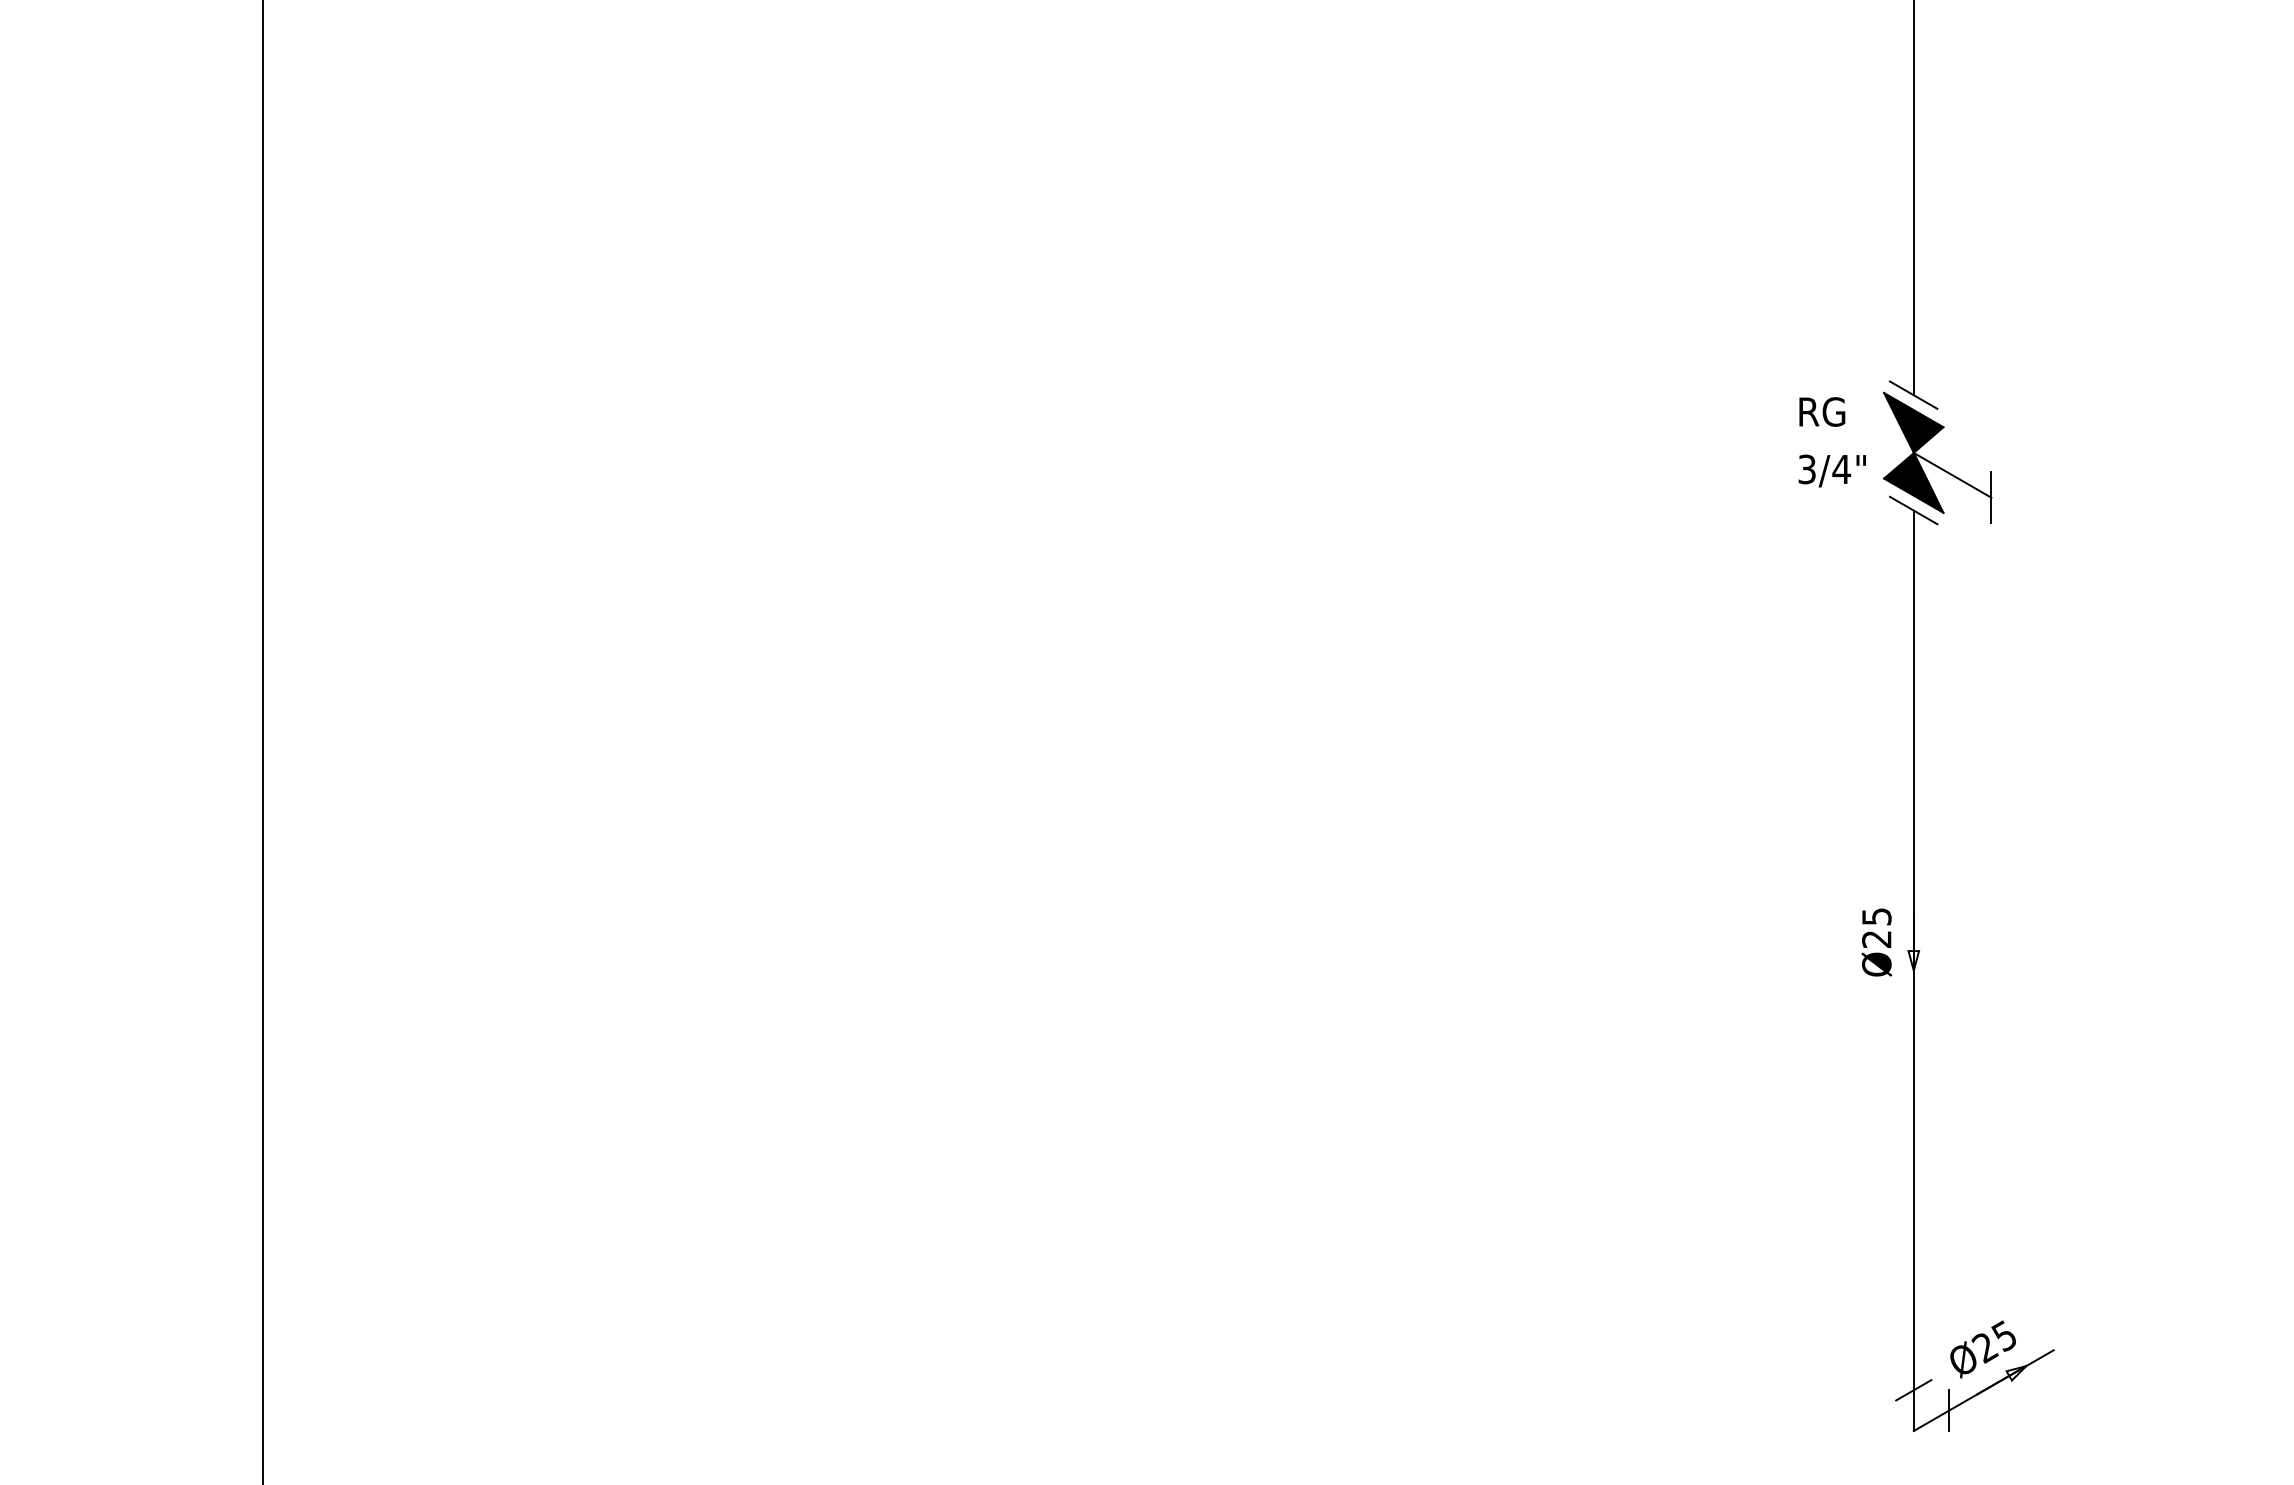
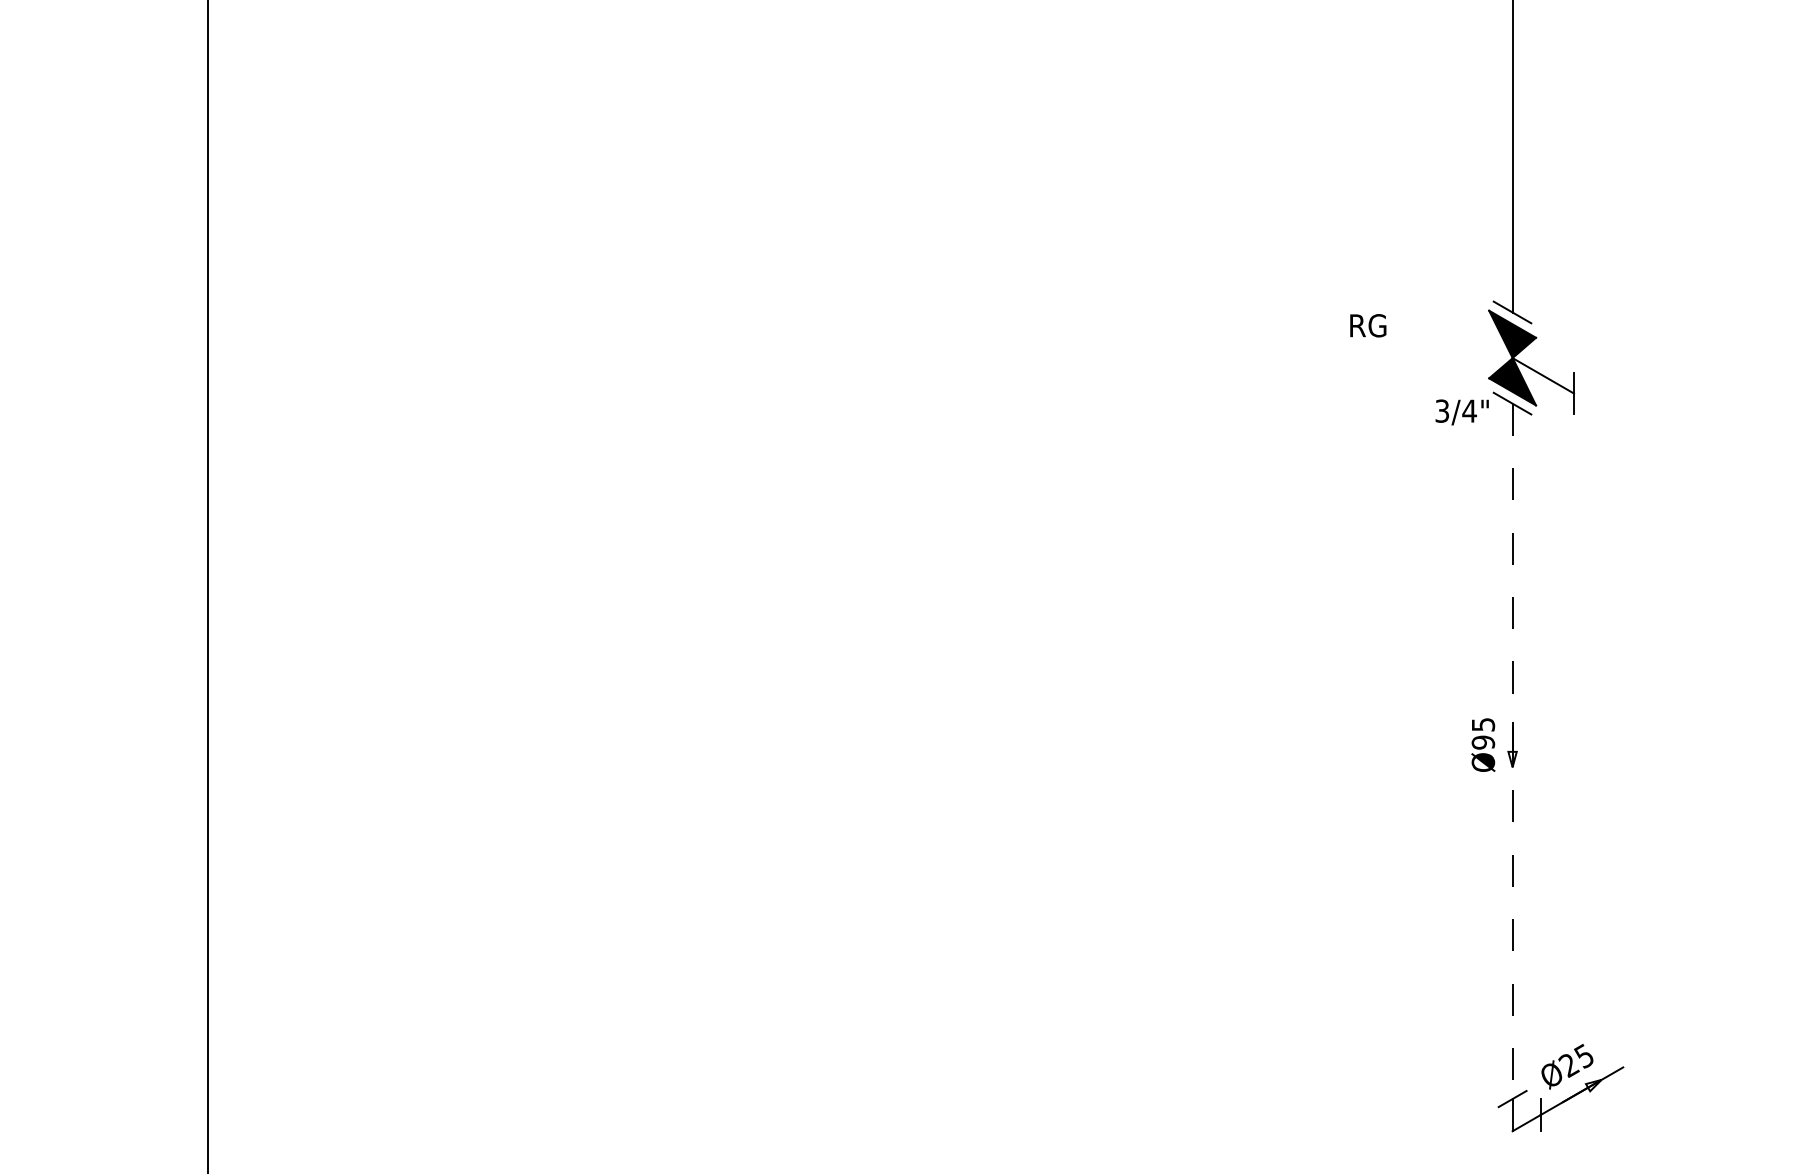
text: (1822, 411) -> (1368, 325), moved
text: (1831, 471) -> (1461, 412), moved
text: (1876, 939) -> (1483, 742), Ø25 -> Ø95
line: (1913, 950) -> (1512, 751), solid -> dashed

